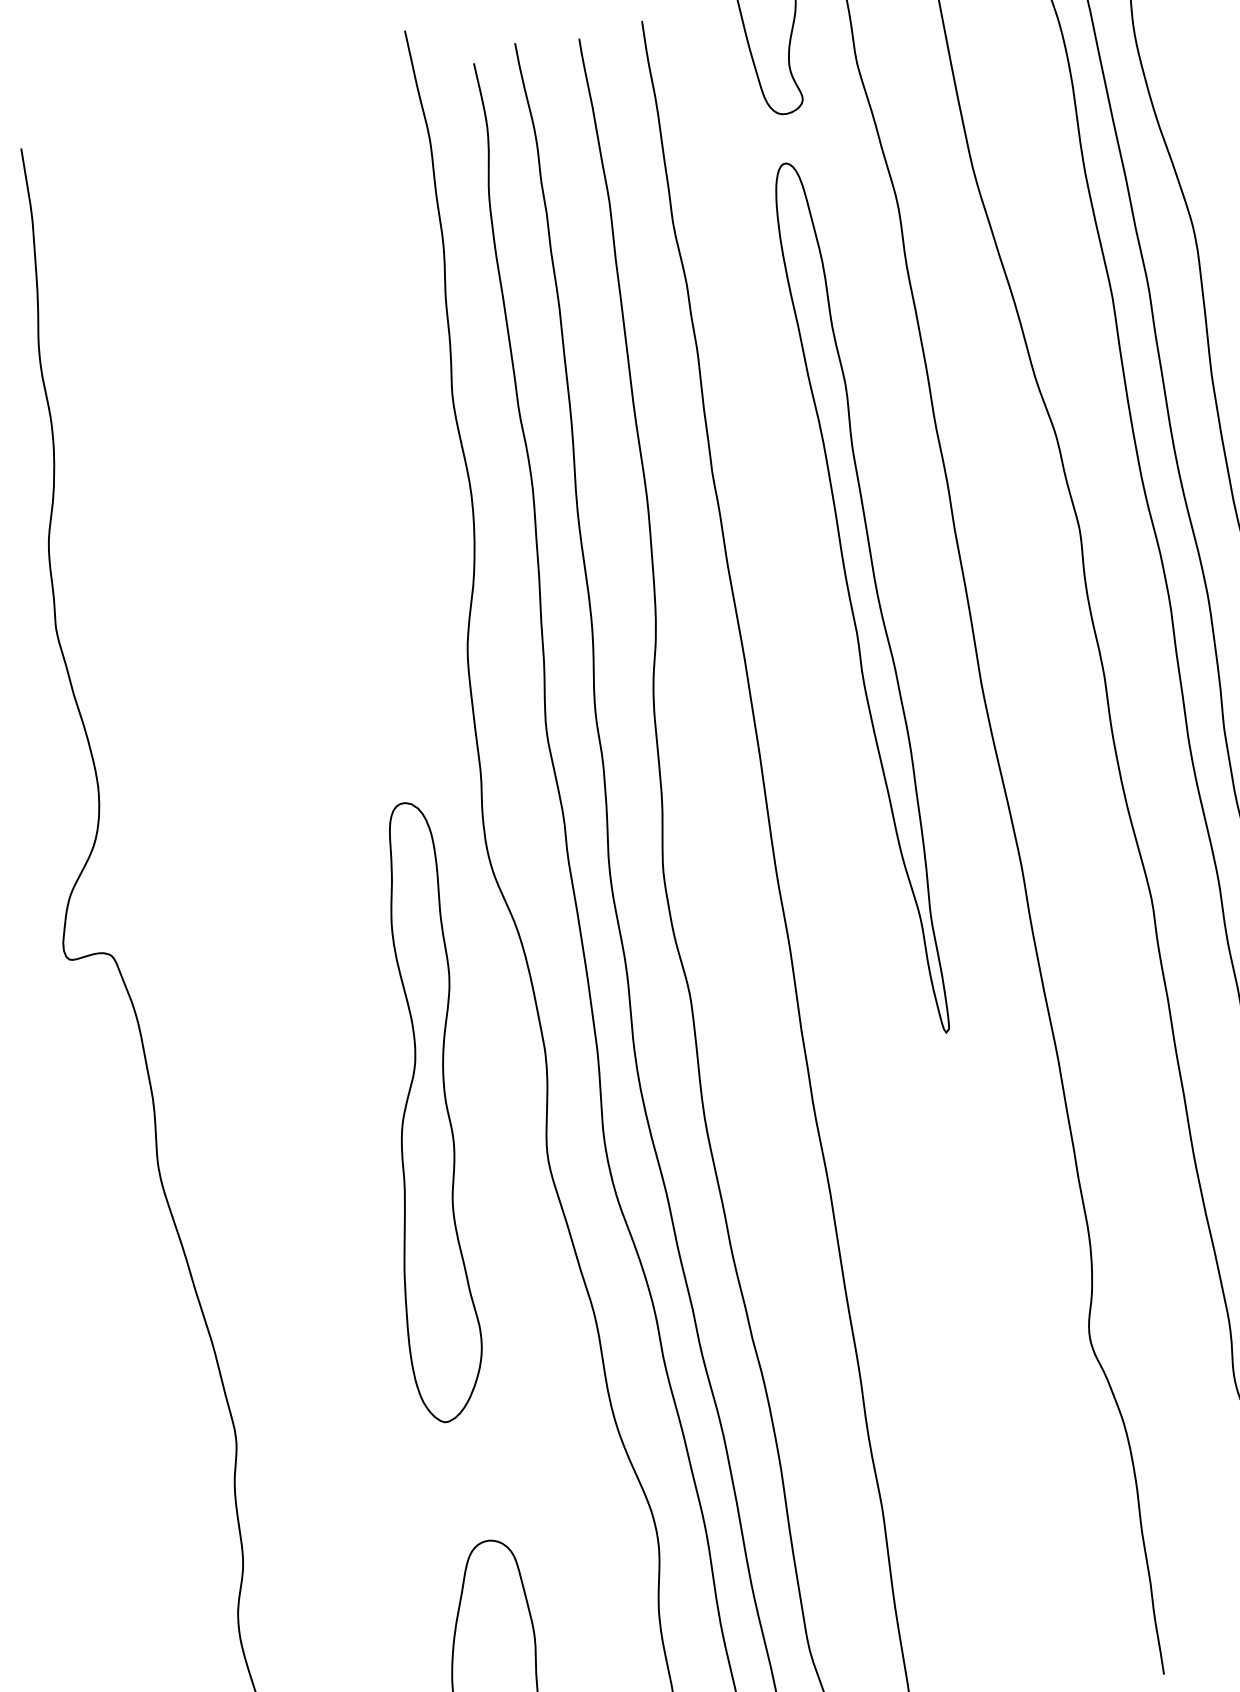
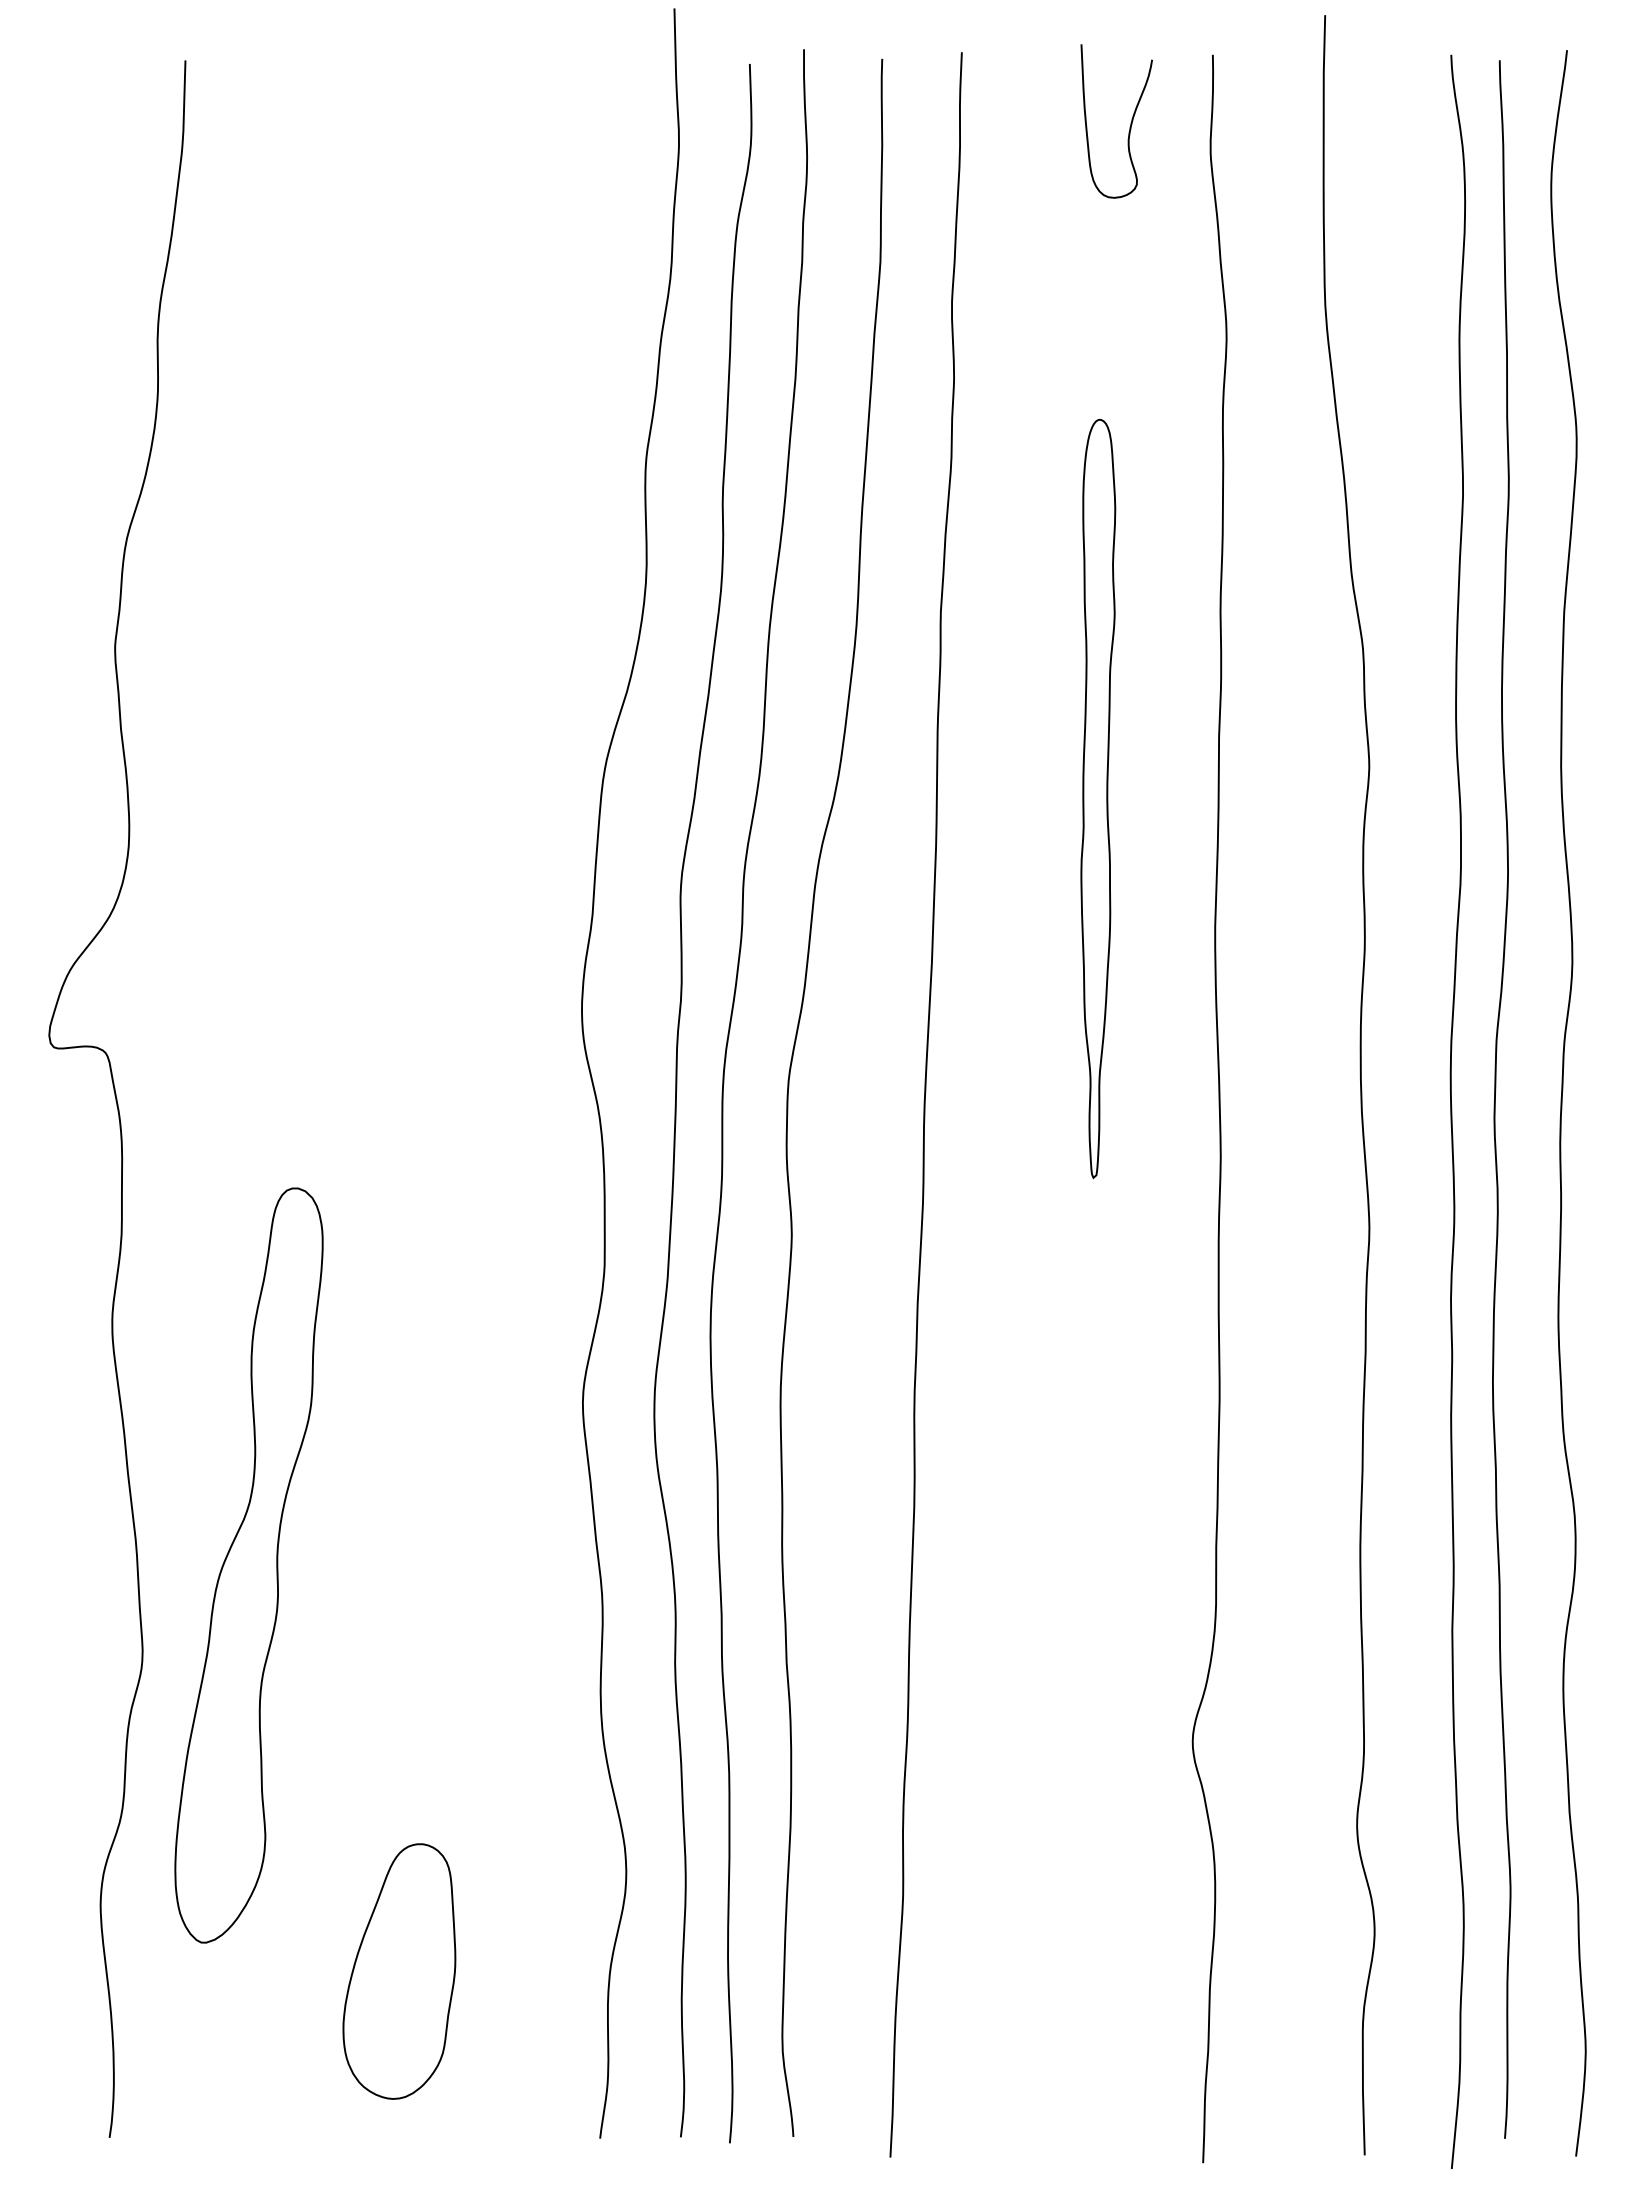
part: (867, 597) -> (1098, 798), size x0.7
part: (424, 1112) -> (248, 1565), moved

